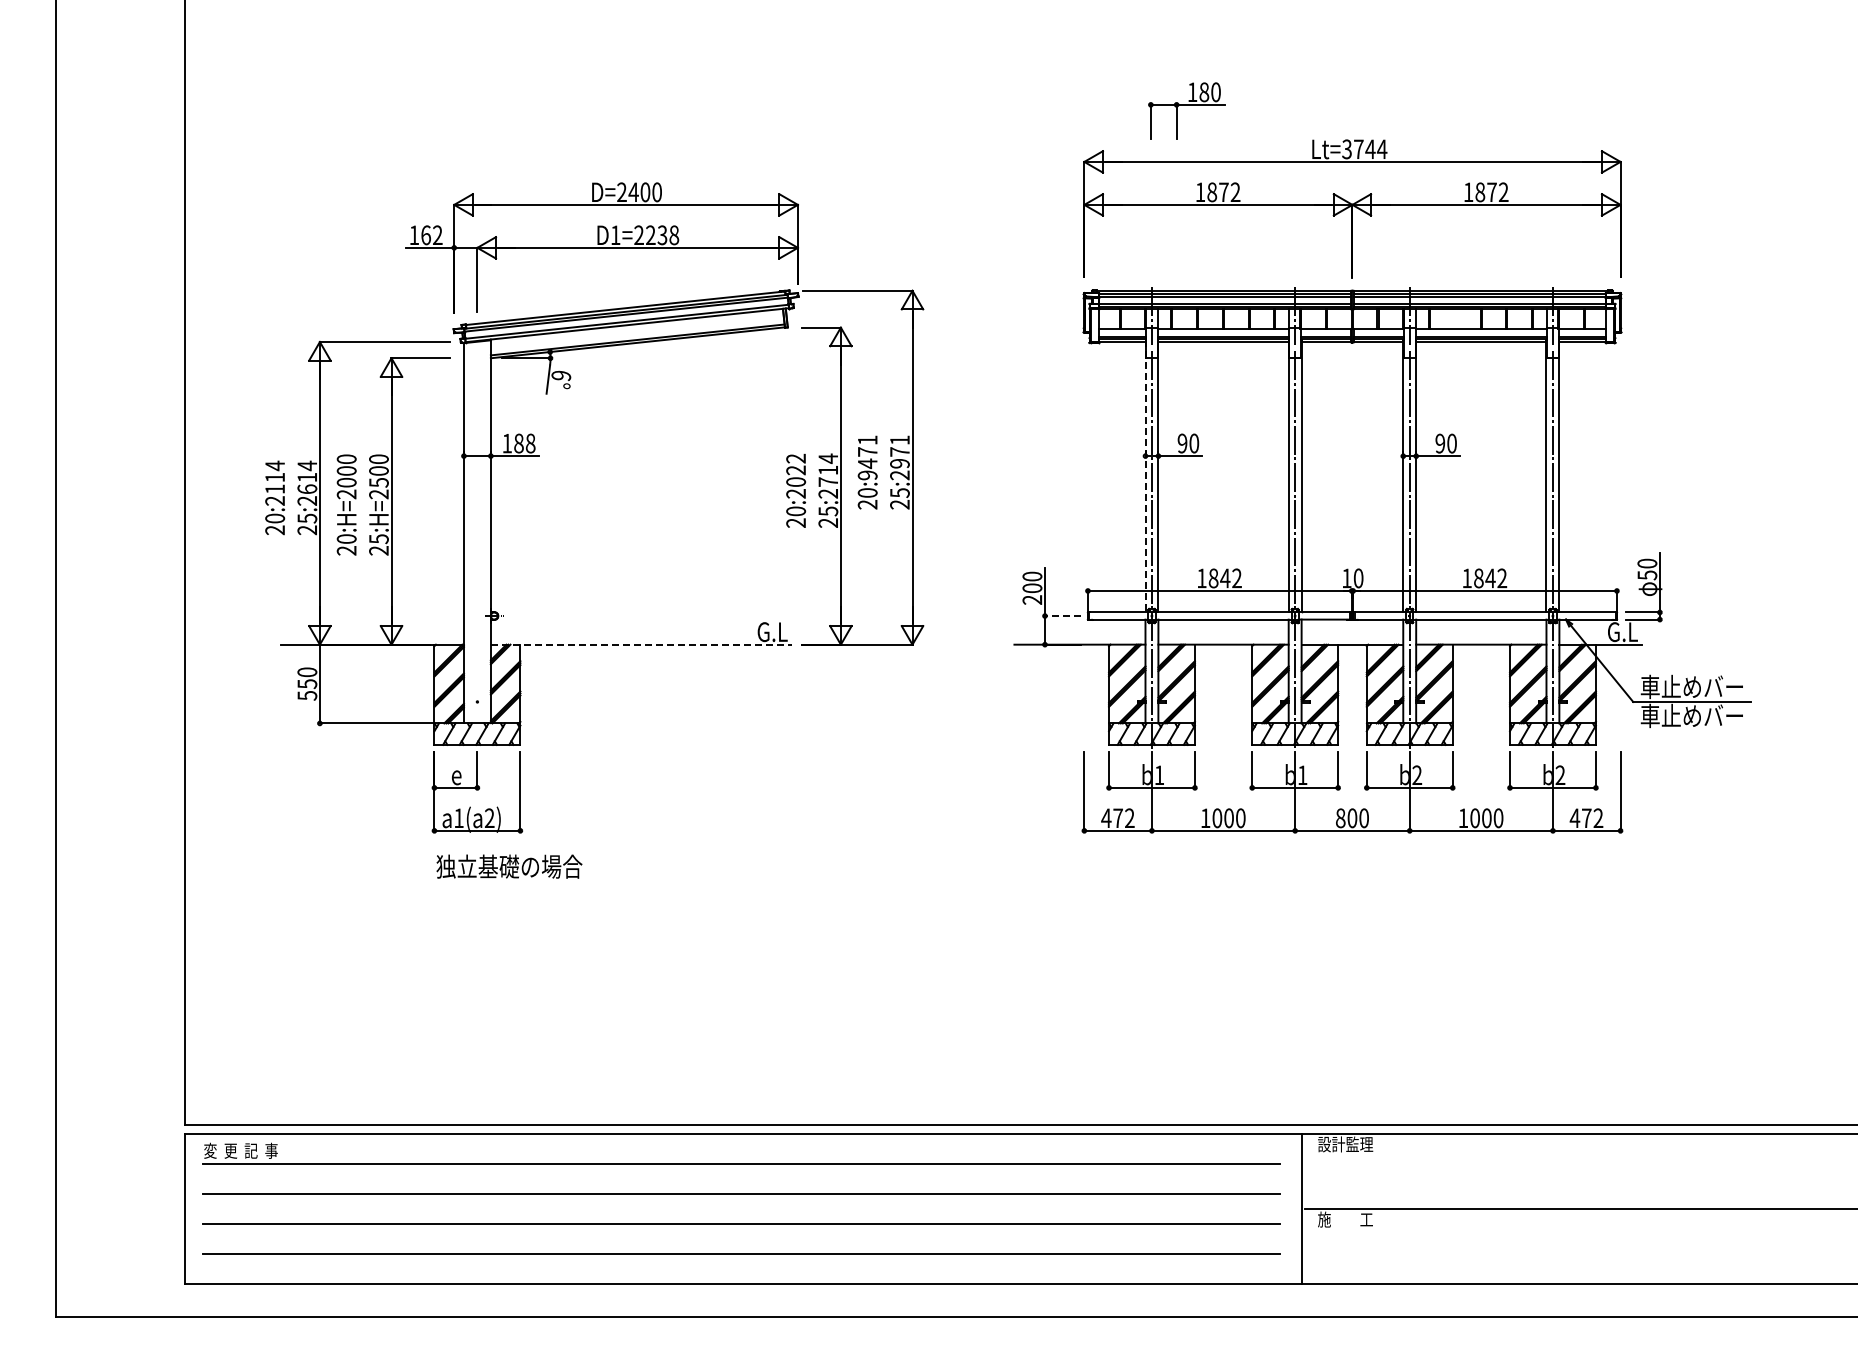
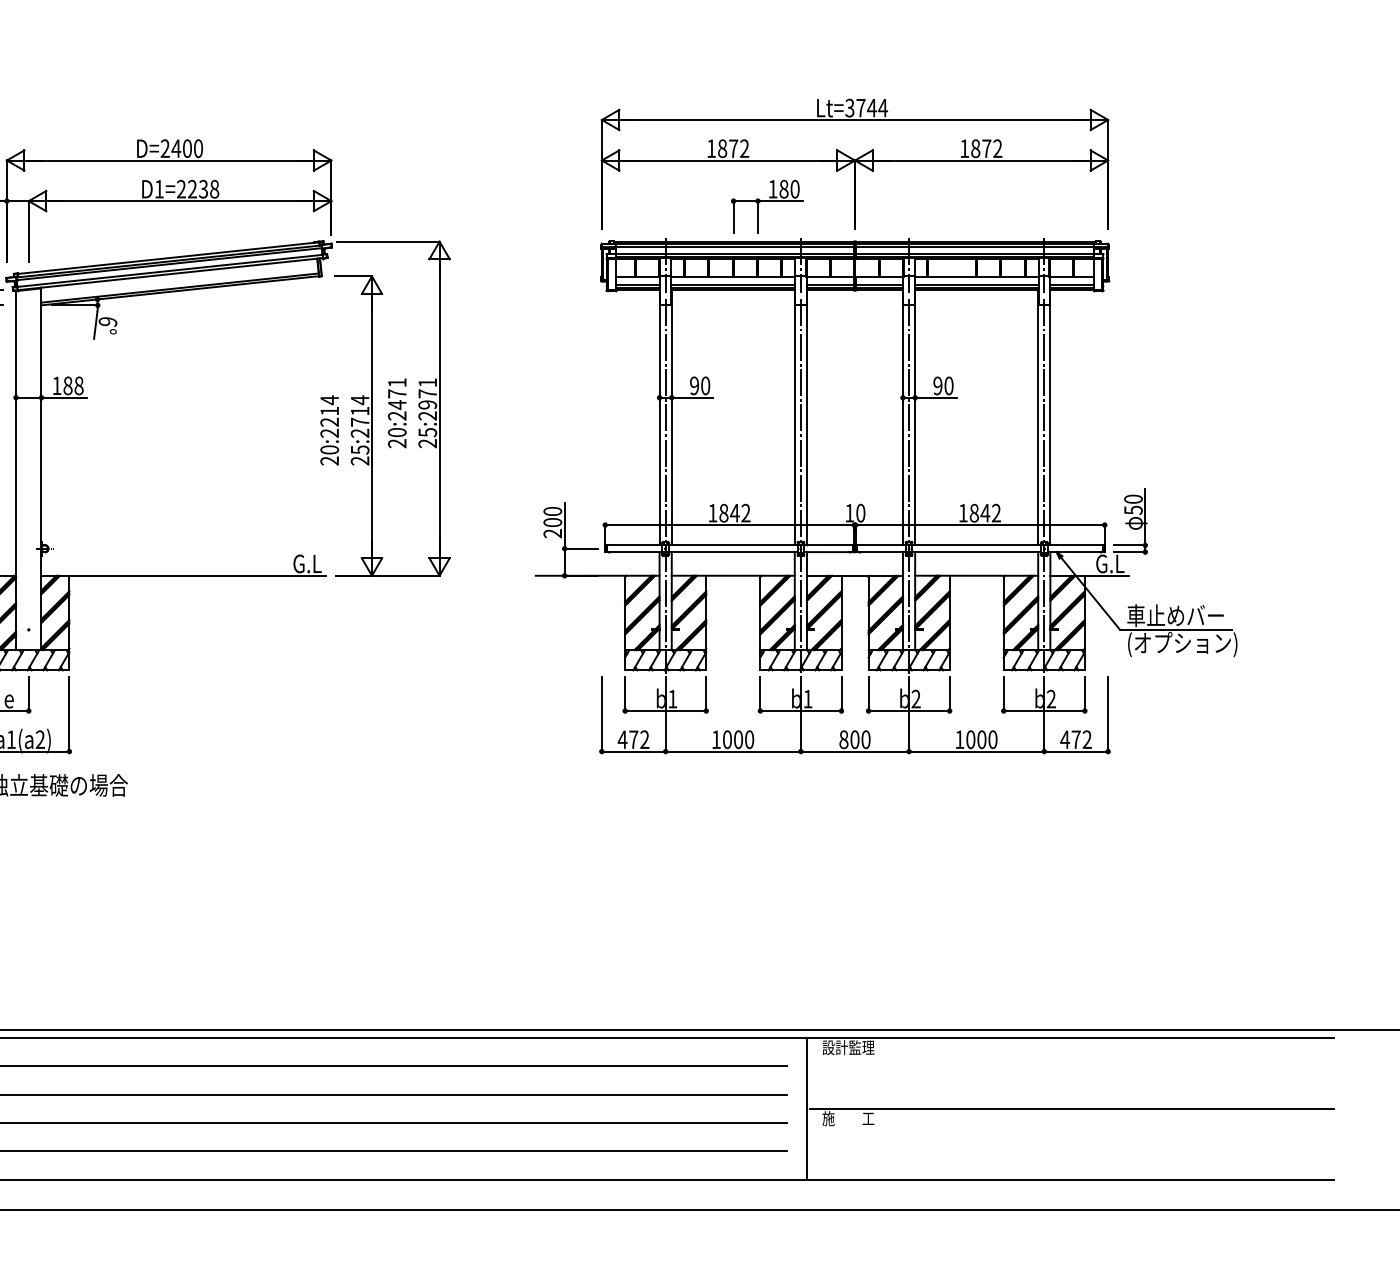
part: (1186, 110) -> (767, 206), moved
text: (796, 469) -> (330, 410), 20:2022 -> 20:2214
text: (867, 475) -> (397, 416), 20:9471 -> 20:2471
line: (1145, 476) -> (659, 416), dashed -> solid
line: (1062, 616) -> (581, 549), dashed -> solid
line: (641, 644) -> (183, 575), dashed -> solid
text: (1698, 716) -> (1181, 643), 車止めバー -> (オプション)

